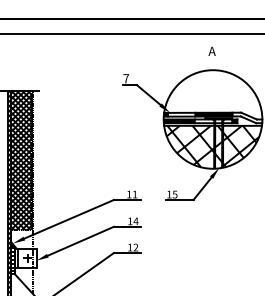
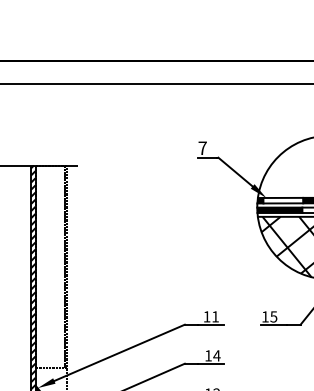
hatch: (21, 160) -> (50, 267), removed

